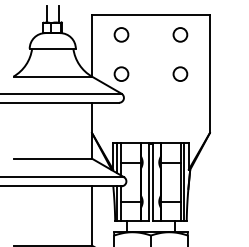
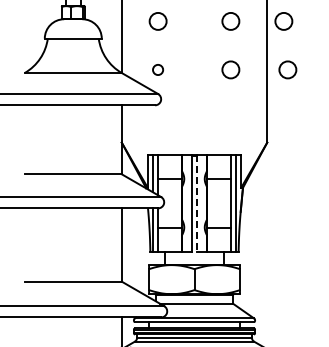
circle: (223, 34) -> (283, 21), added
circle: (120, 73) -> (157, 69), size x0.6
circle: (226, 73) -> (287, 69), added
line: (153, 182) -> (197, 203), solid -> dashed

